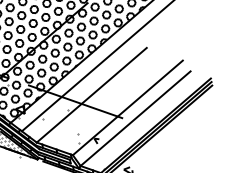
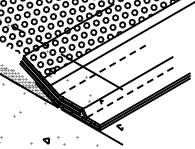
line: (92, 95) -> (104, 69), solid -> dashed
line: (135, 118) -> (131, 91), solid -> dashed

